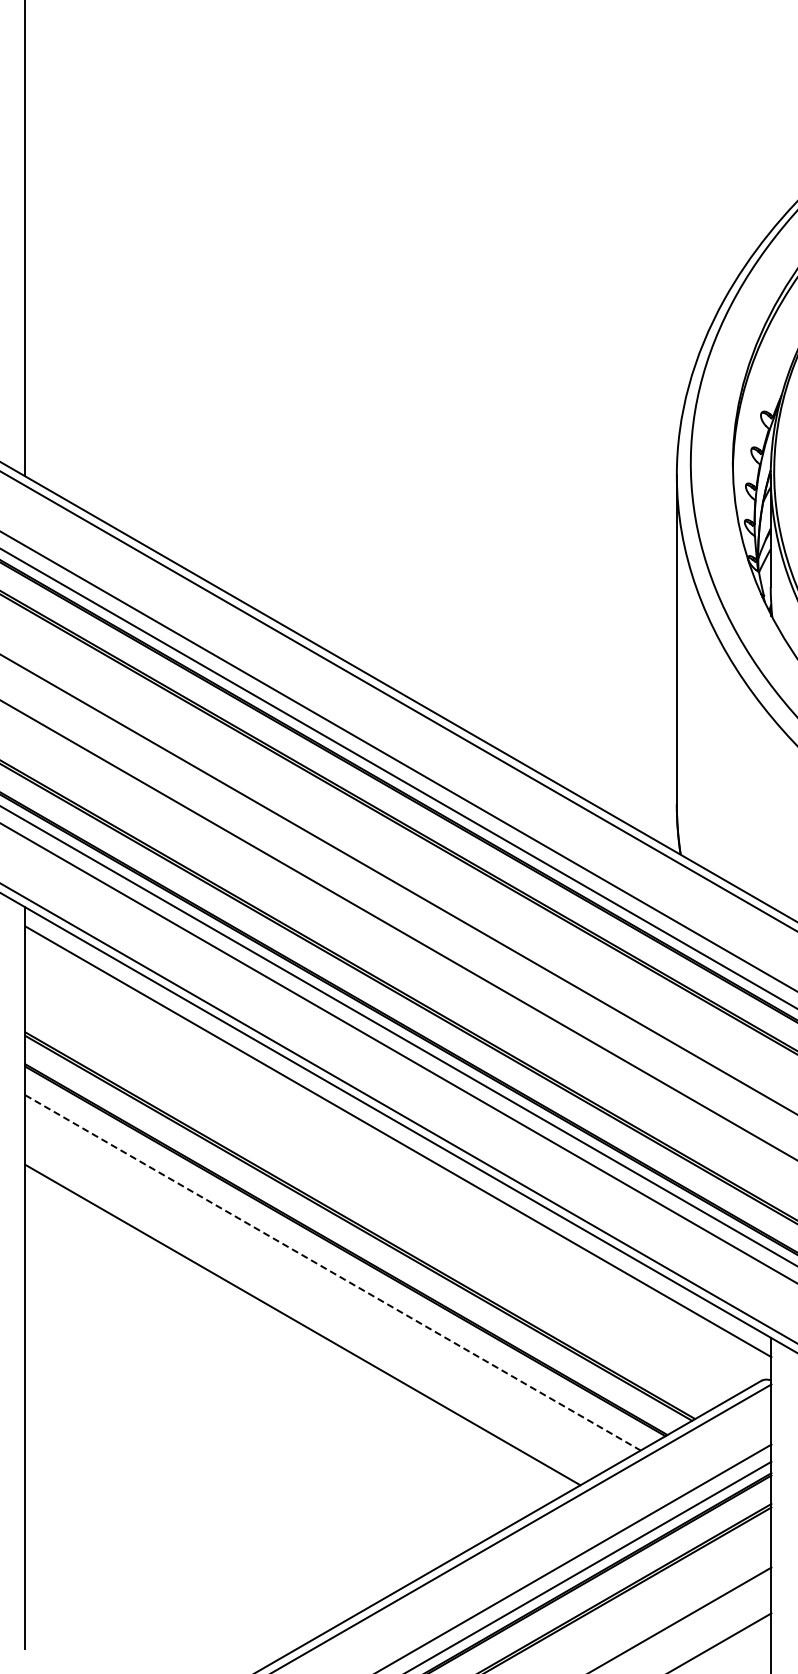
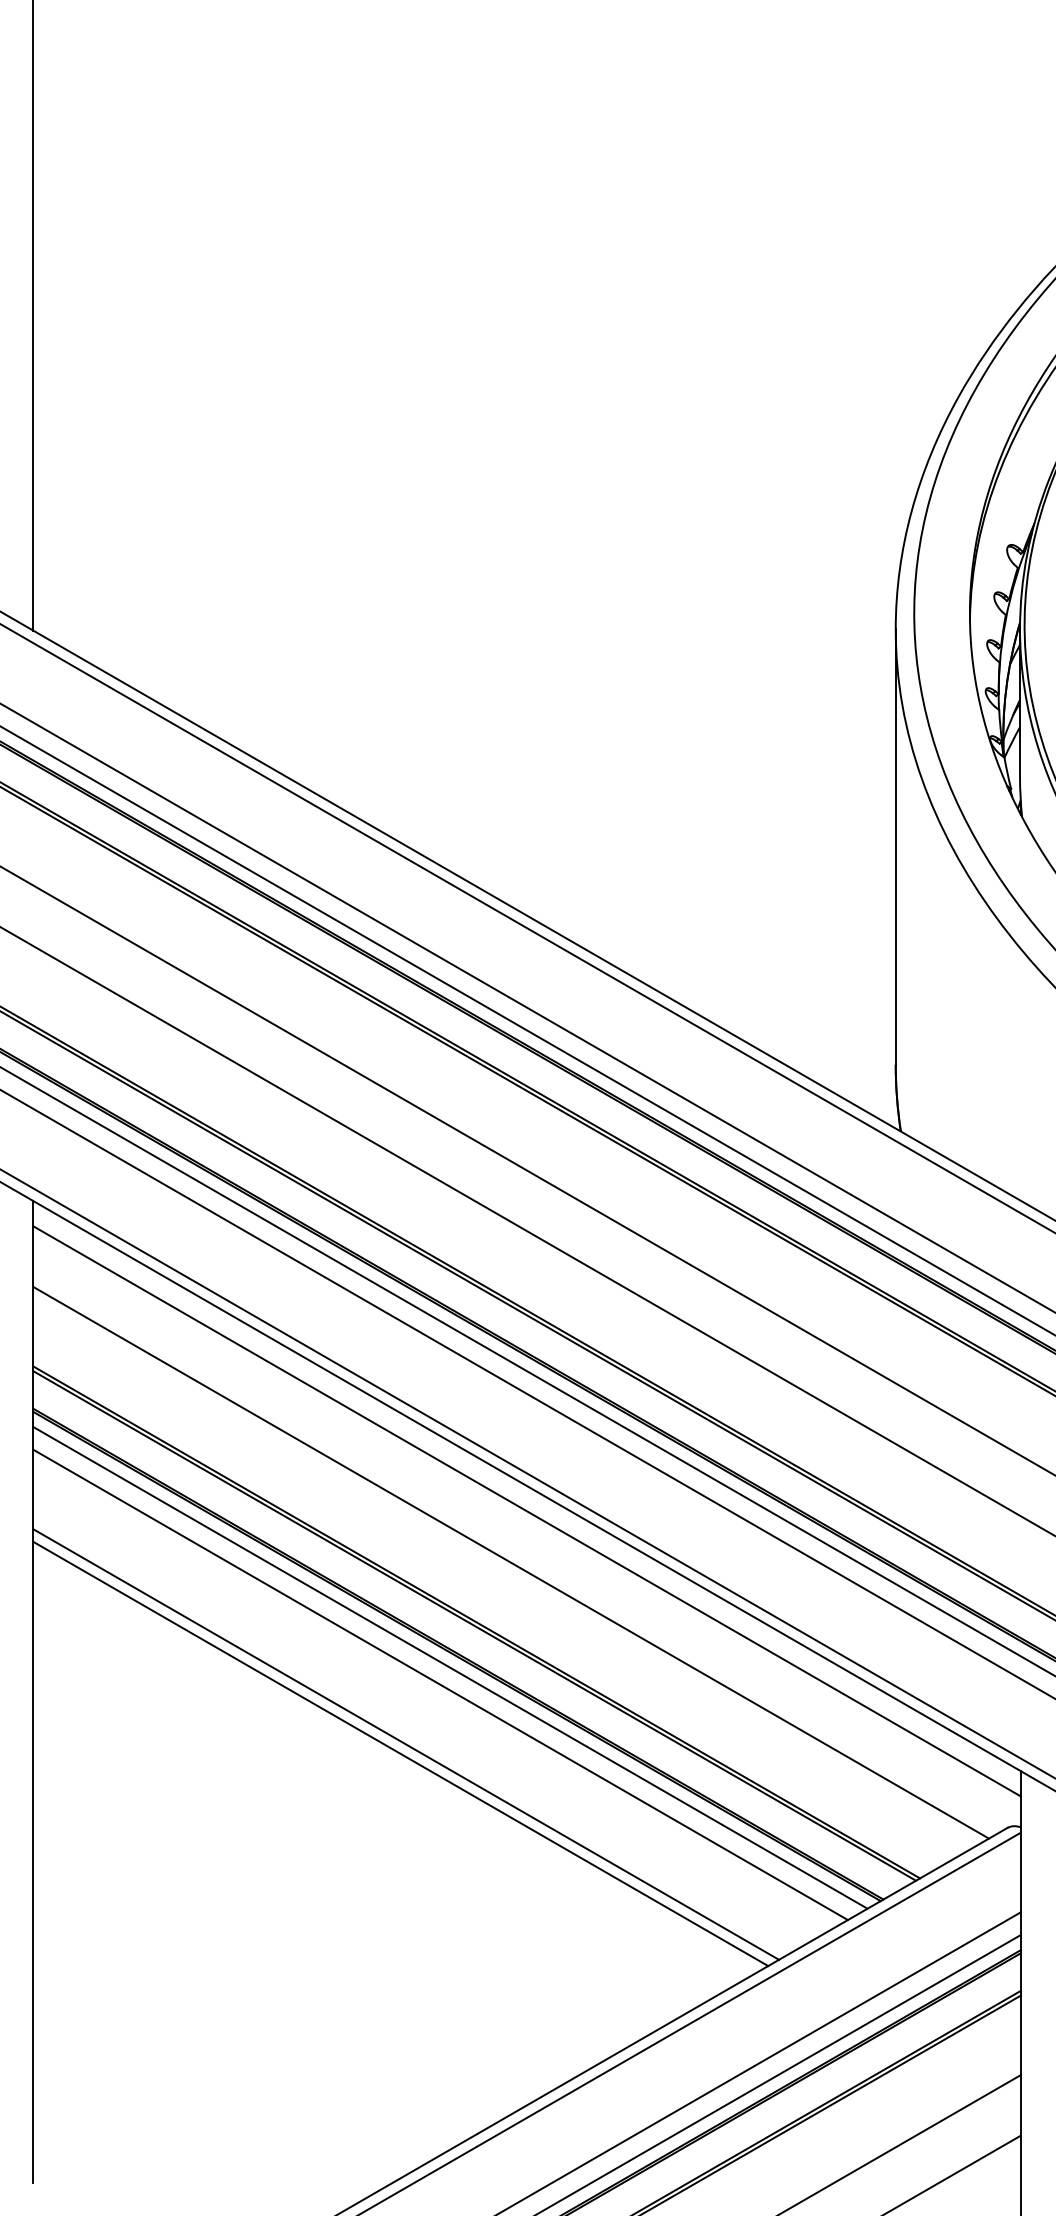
line: (386, 1180) -> (511, 1562), added
line: (340, 1259) -> (450, 1667), added
line: (333, 1273) -> (441, 1685), dashed -> solid
line: (306, 1317) -> (405, 1743), added

